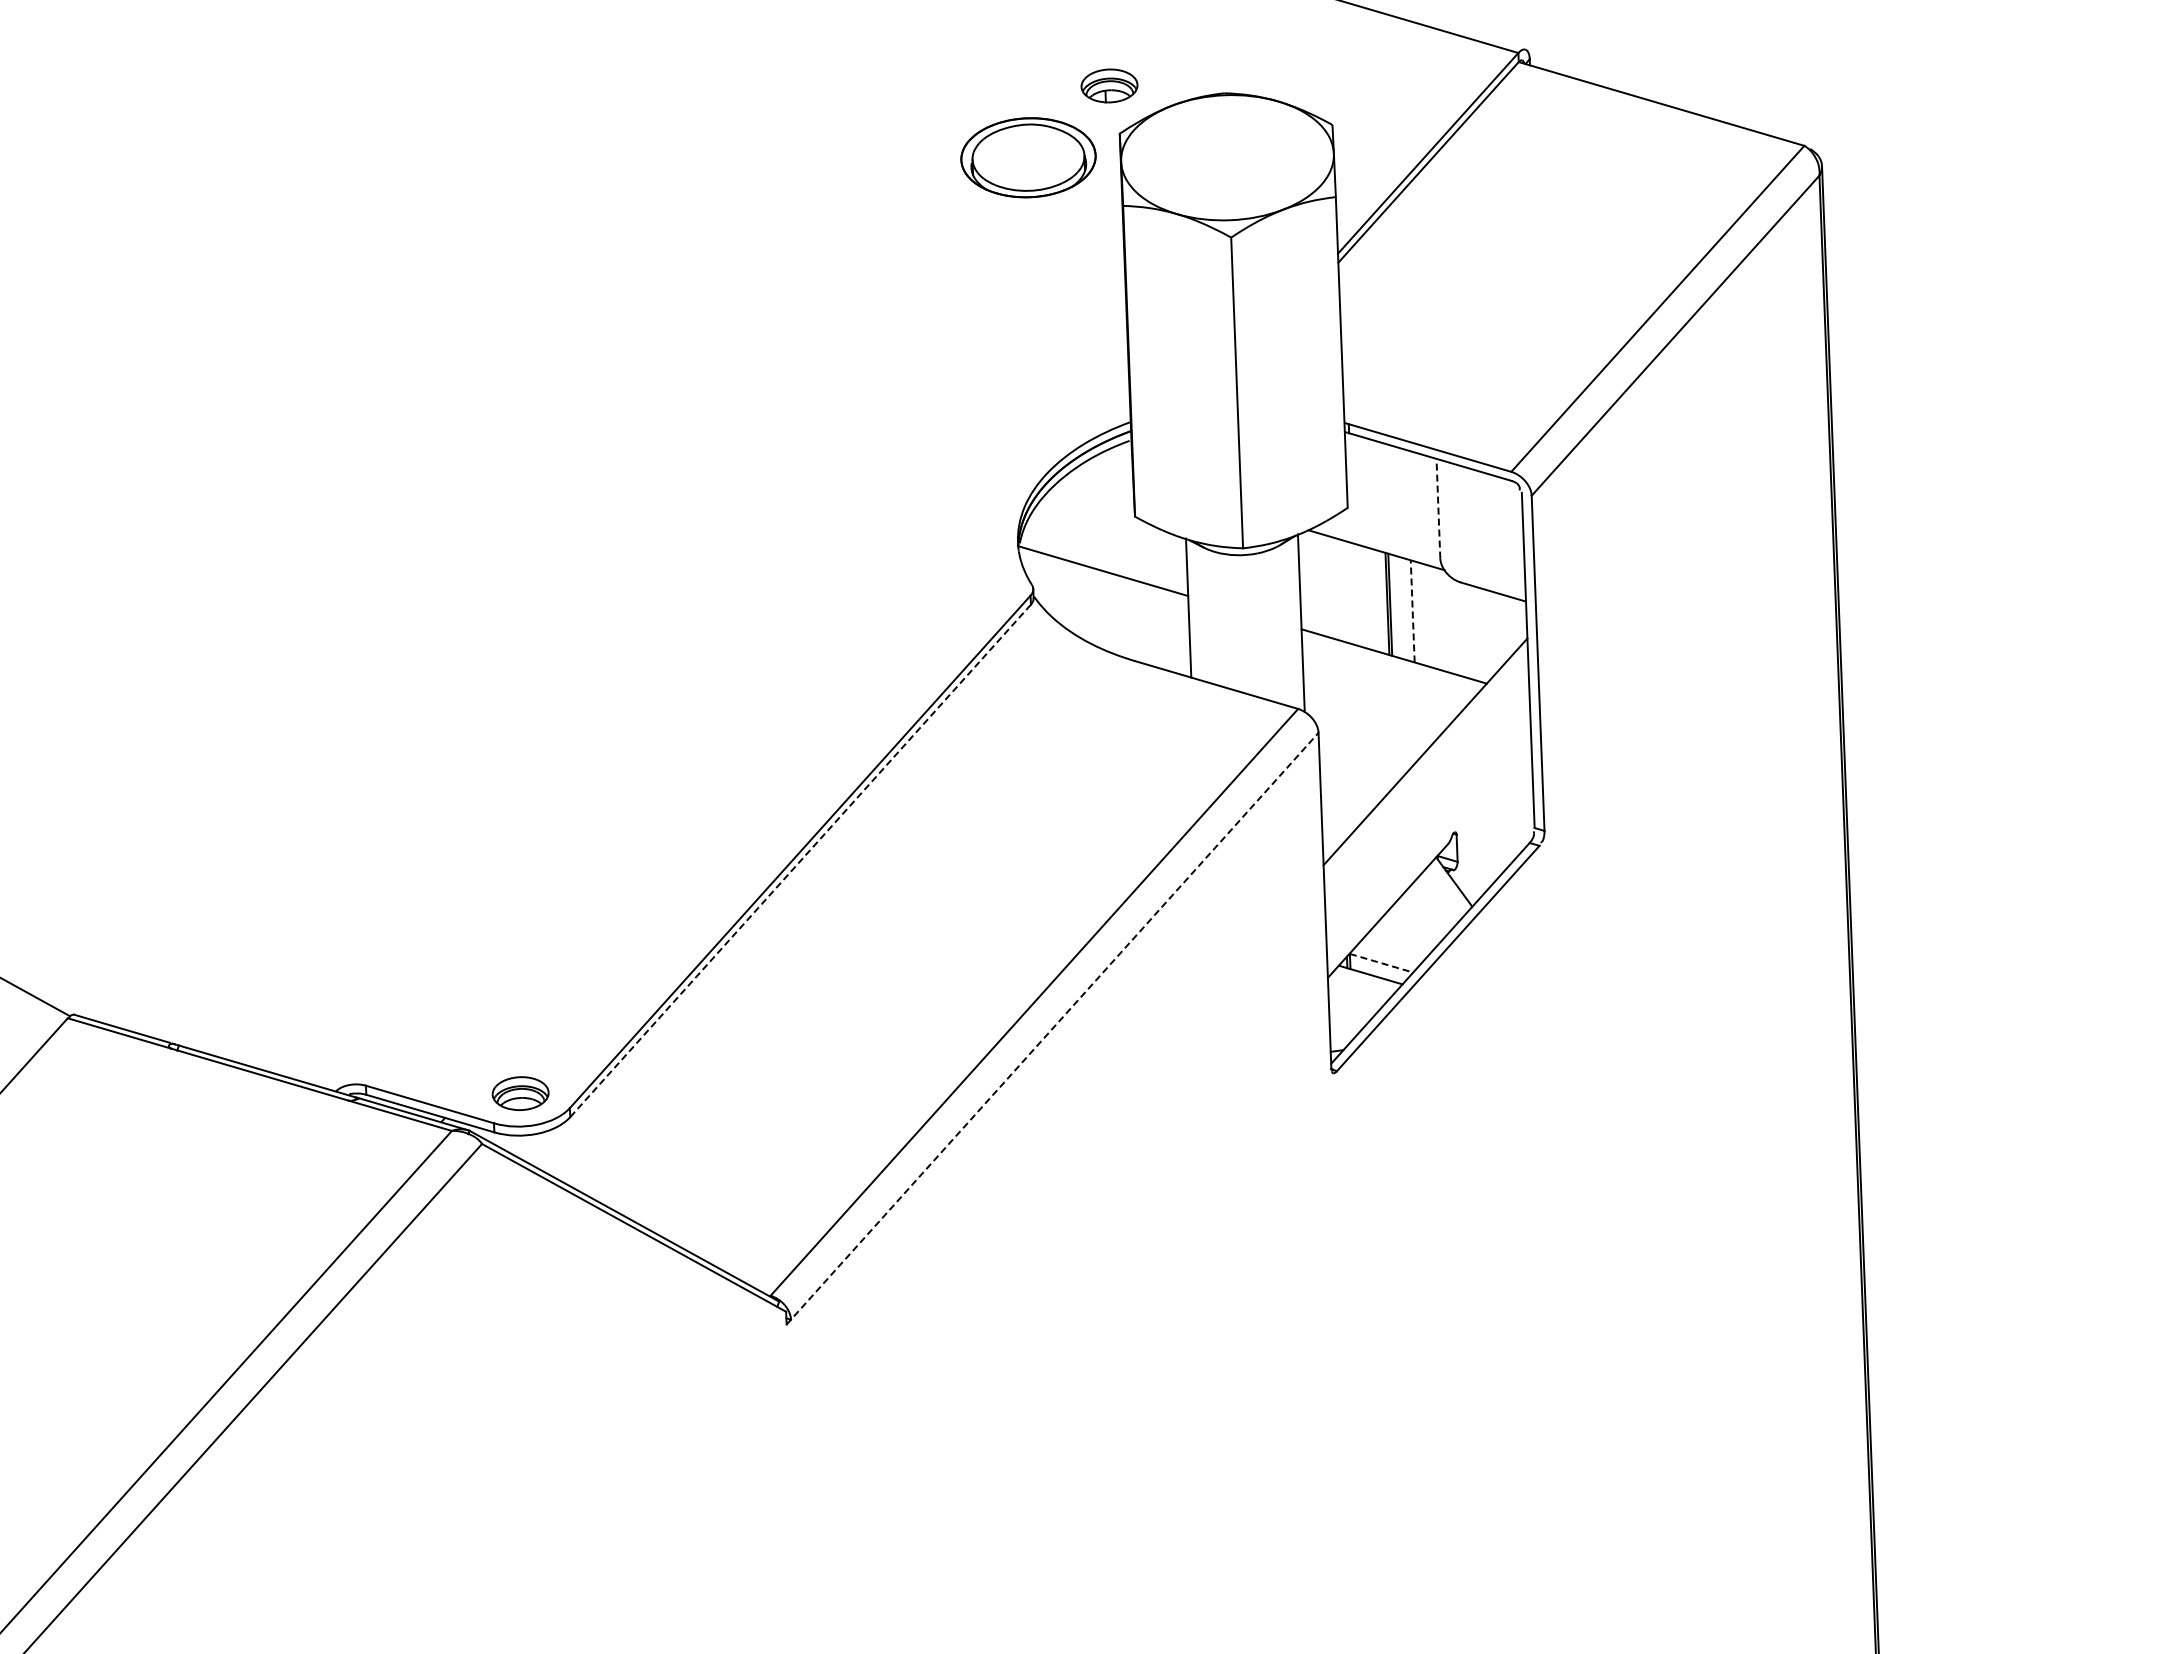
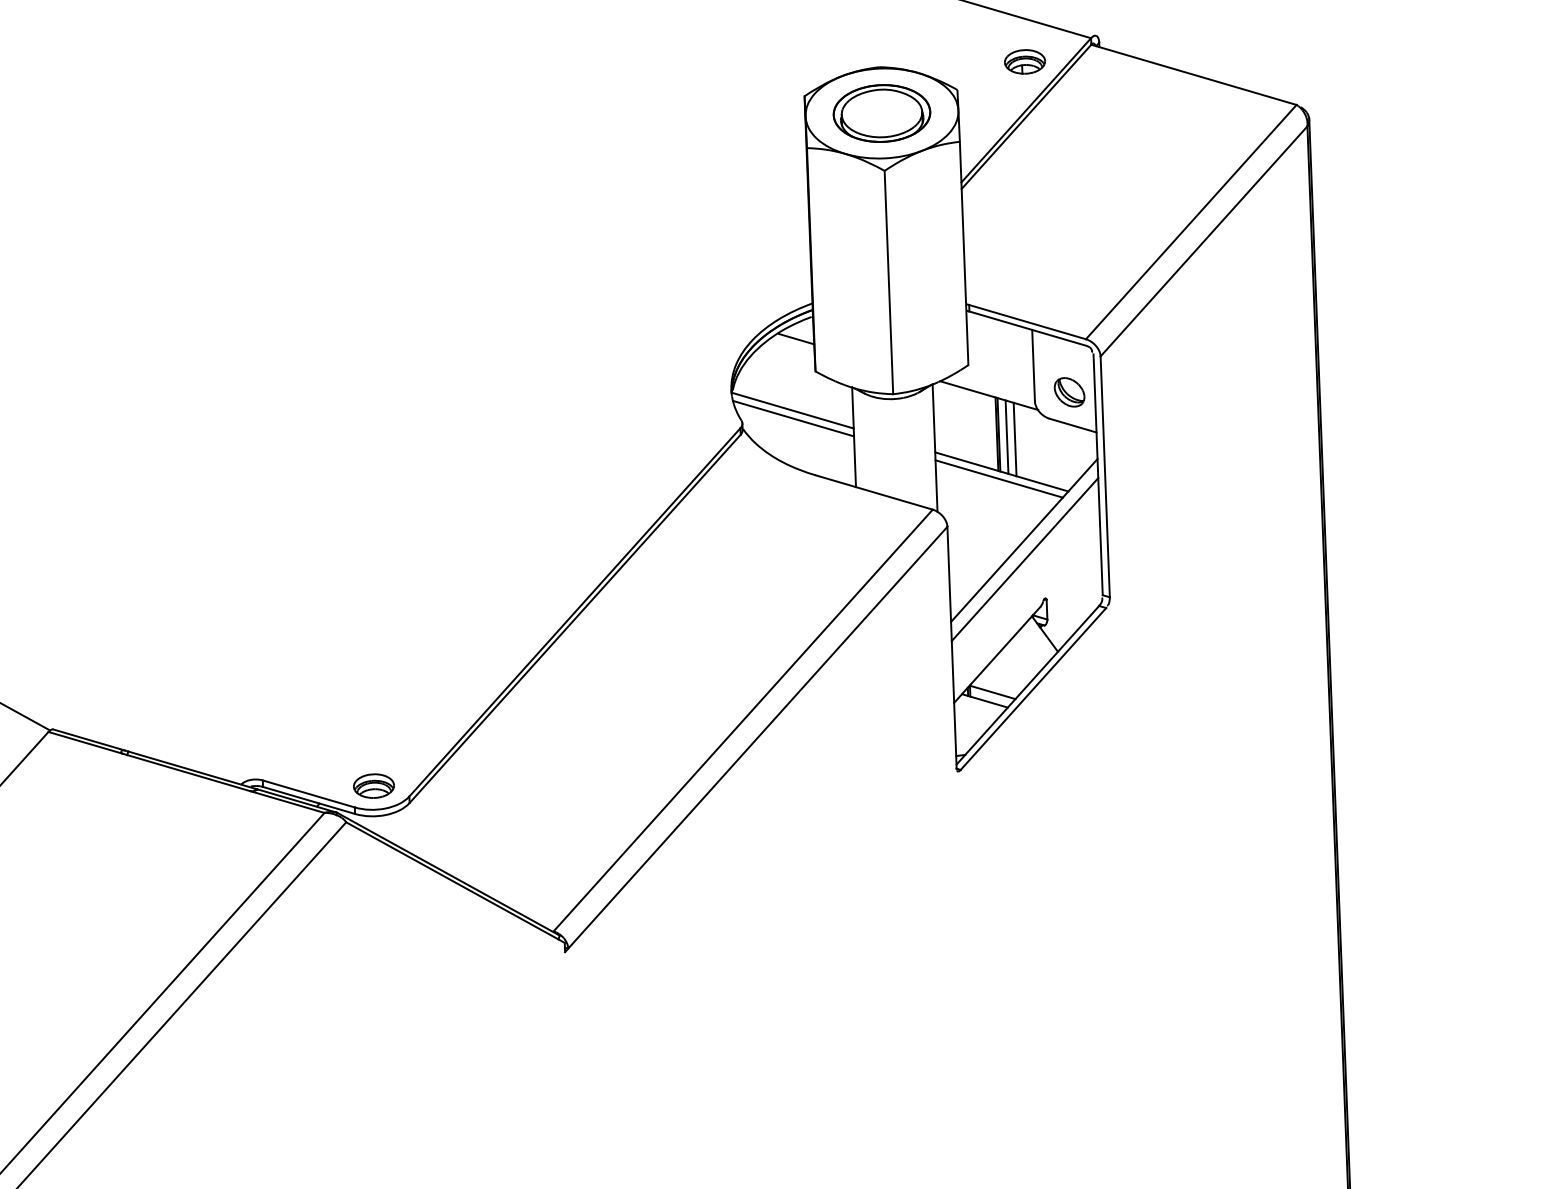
part: (1109, 85) -> (1025, 61), moved
part: (1028, 157) -> (881, 113), moved
line: (1108, 471) -> (796, 339), added
line: (1438, 508) -> (1033, 365), dashed -> solid
part: (1488, 545) -> (1069, 392), added
line: (1104, 582) -> (793, 418), added
line: (1401, 608) -> (1007, 437), added
line: (1412, 610) -> (1014, 438), dashed -> solid
line: (1390, 666) -> (999, 479), added
line: (1426, 778) -> (1025, 559), added
line: (800, 860) -> (575, 618), dashed -> solid
line: (1381, 963) -> (992, 692), dashed -> solid
line: (1052, 1028) -> (756, 739), dashed -> solid

